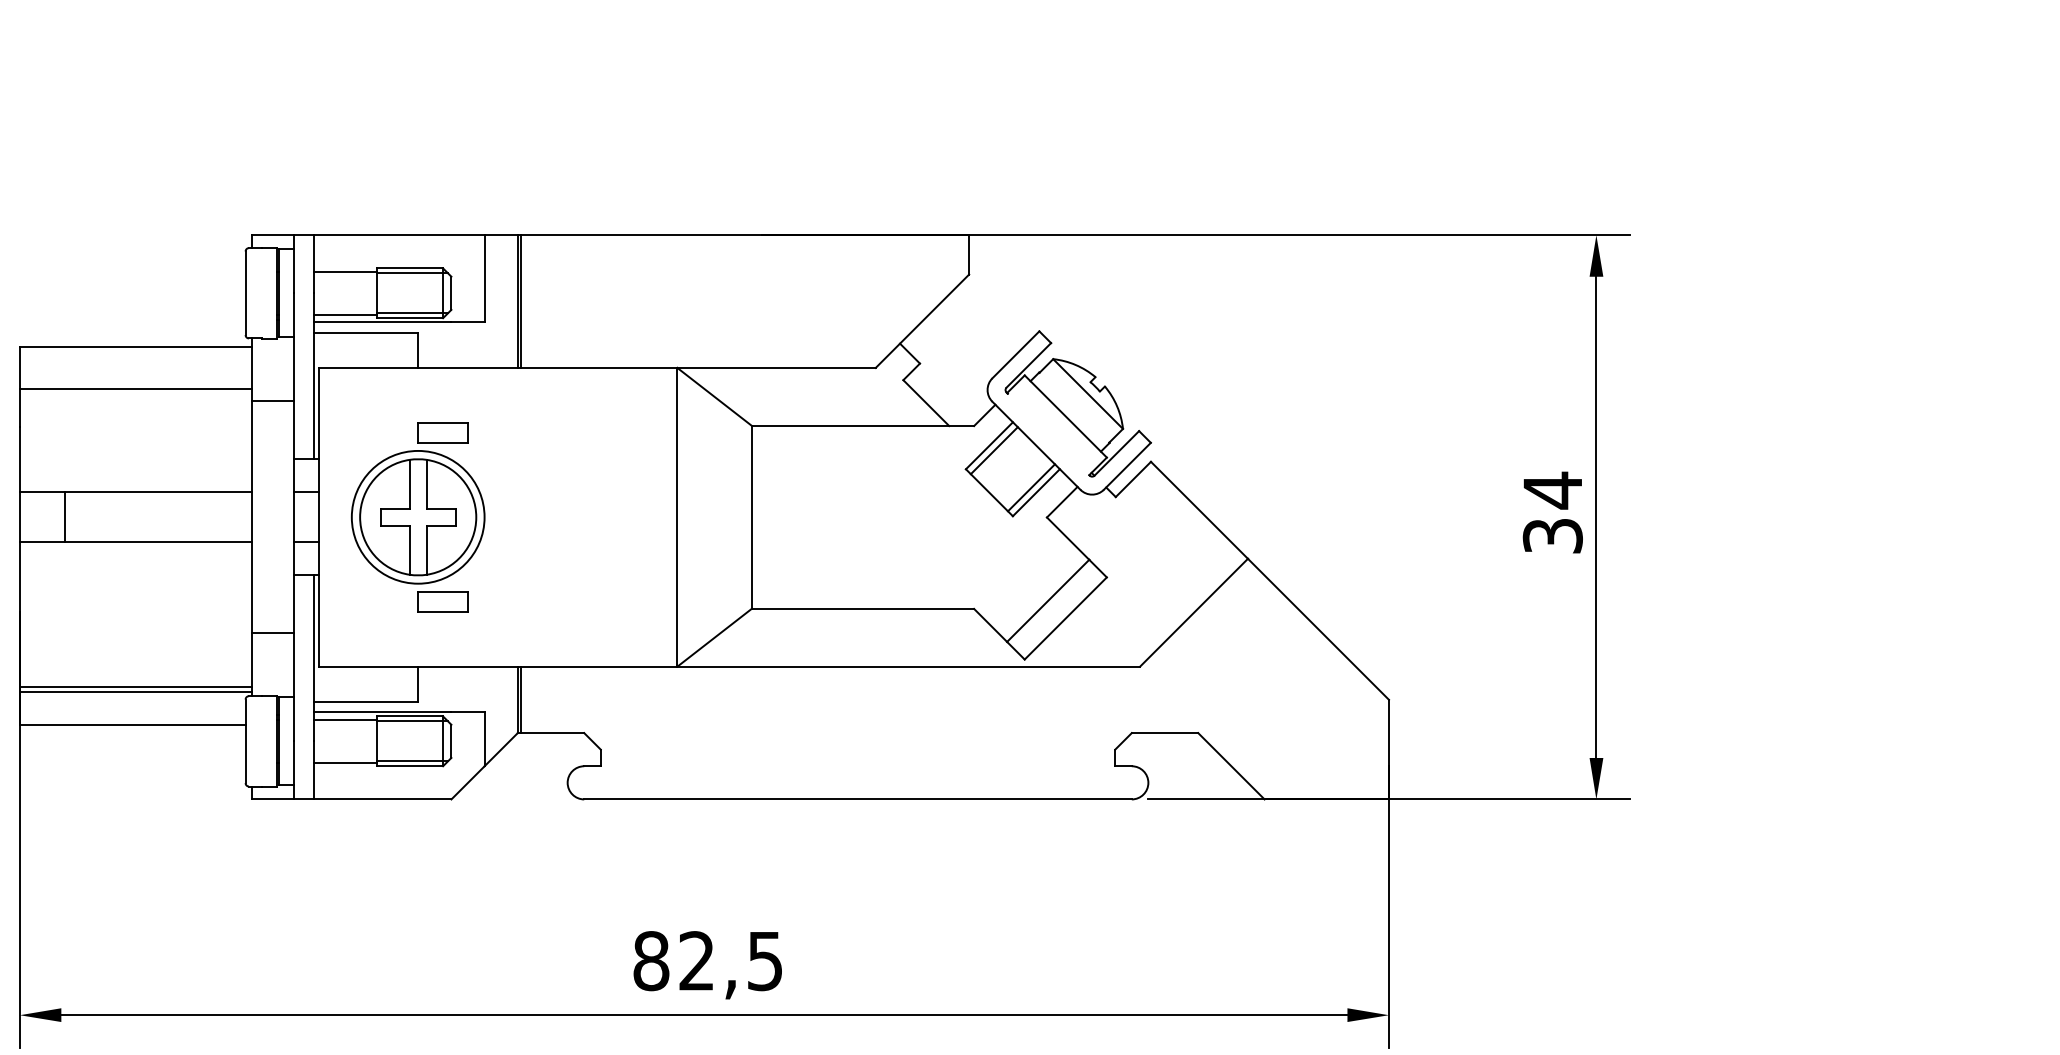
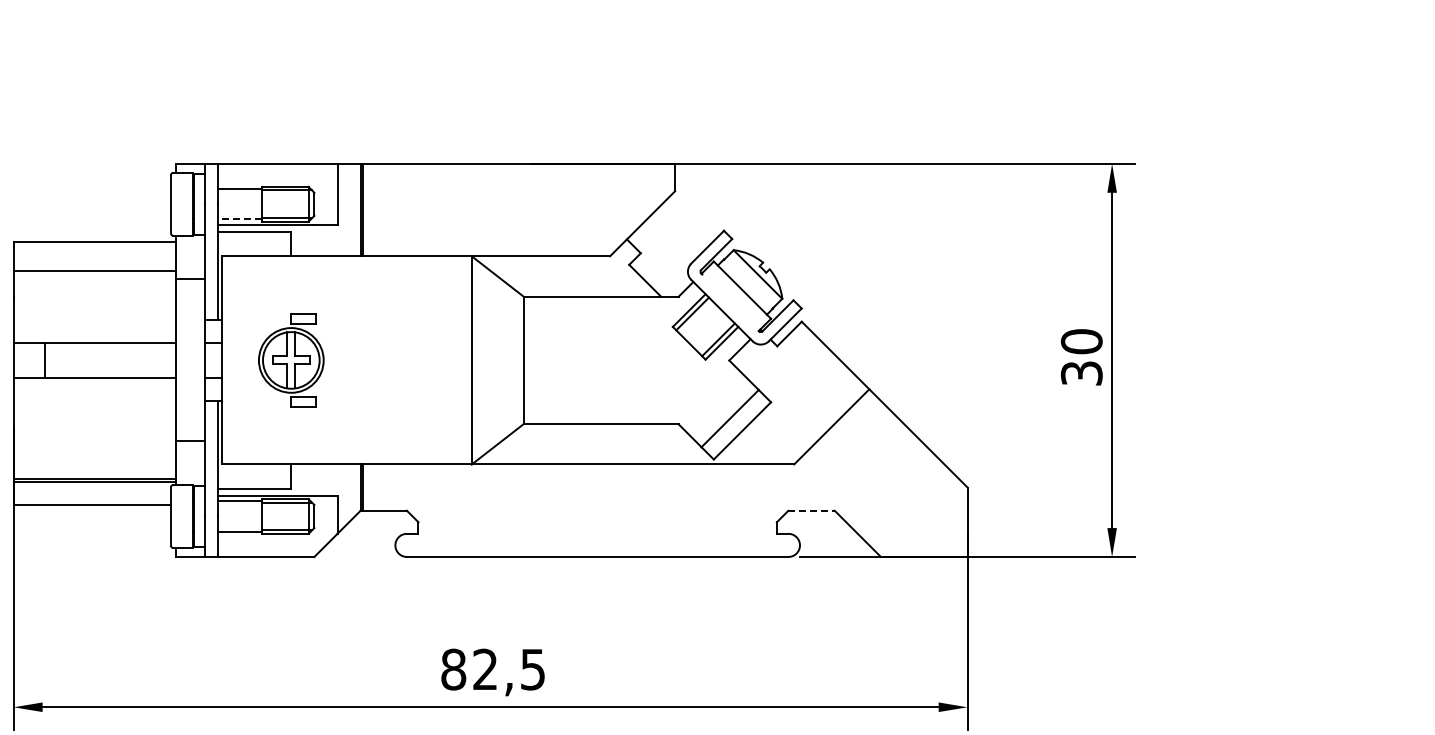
line: (345, 315) -> (240, 219), solid -> dashed
text: (1552, 490) -> (1081, 341), 34 -> 30
part: (418, 517) -> (291, 360), size x0.7
line: (1166, 732) -> (812, 510), solid -> dashed

